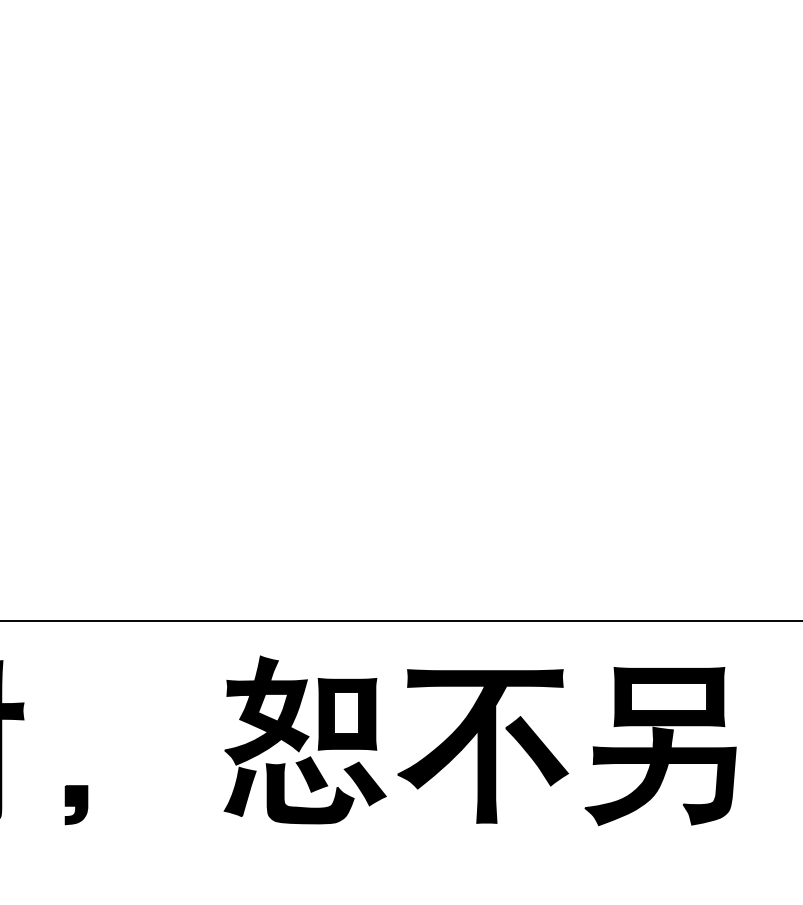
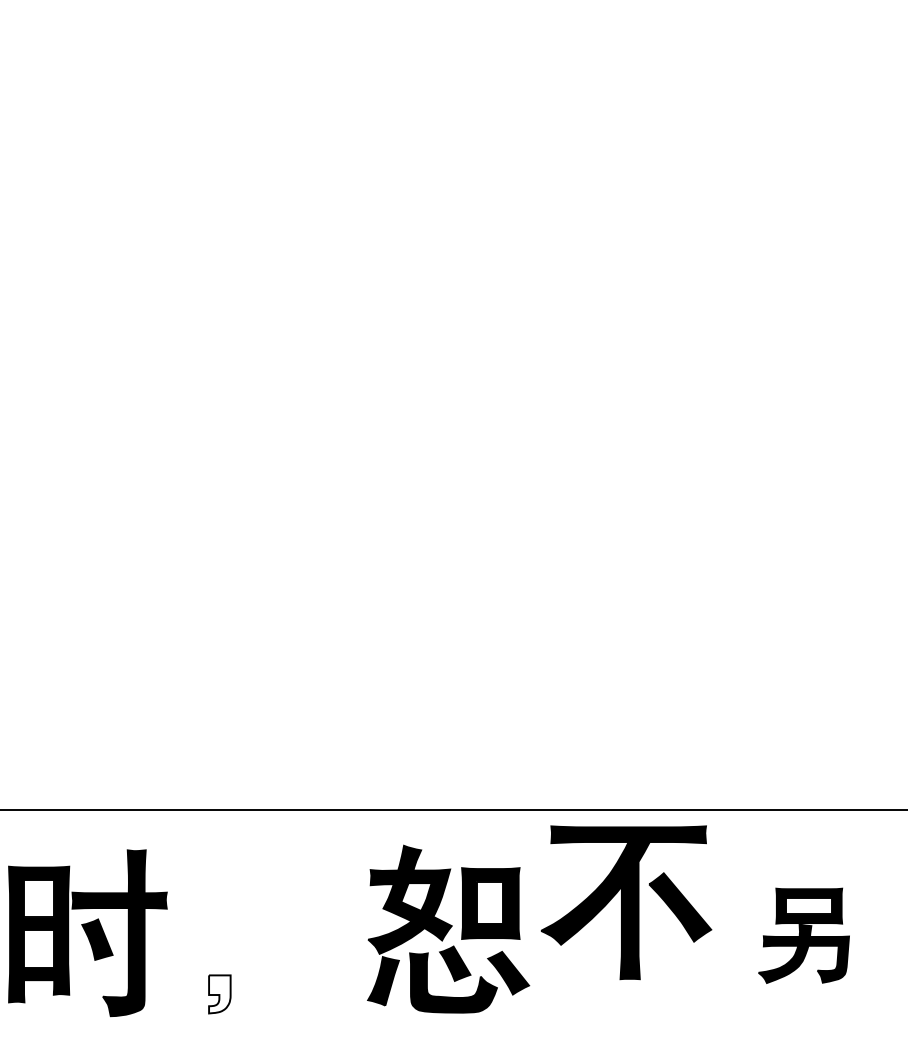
part: (483, 746) -> (626, 902), moved
part: (660, 746) -> (803, 935), size x0.6
fill: (76, 805) -> (219, 994), removed

